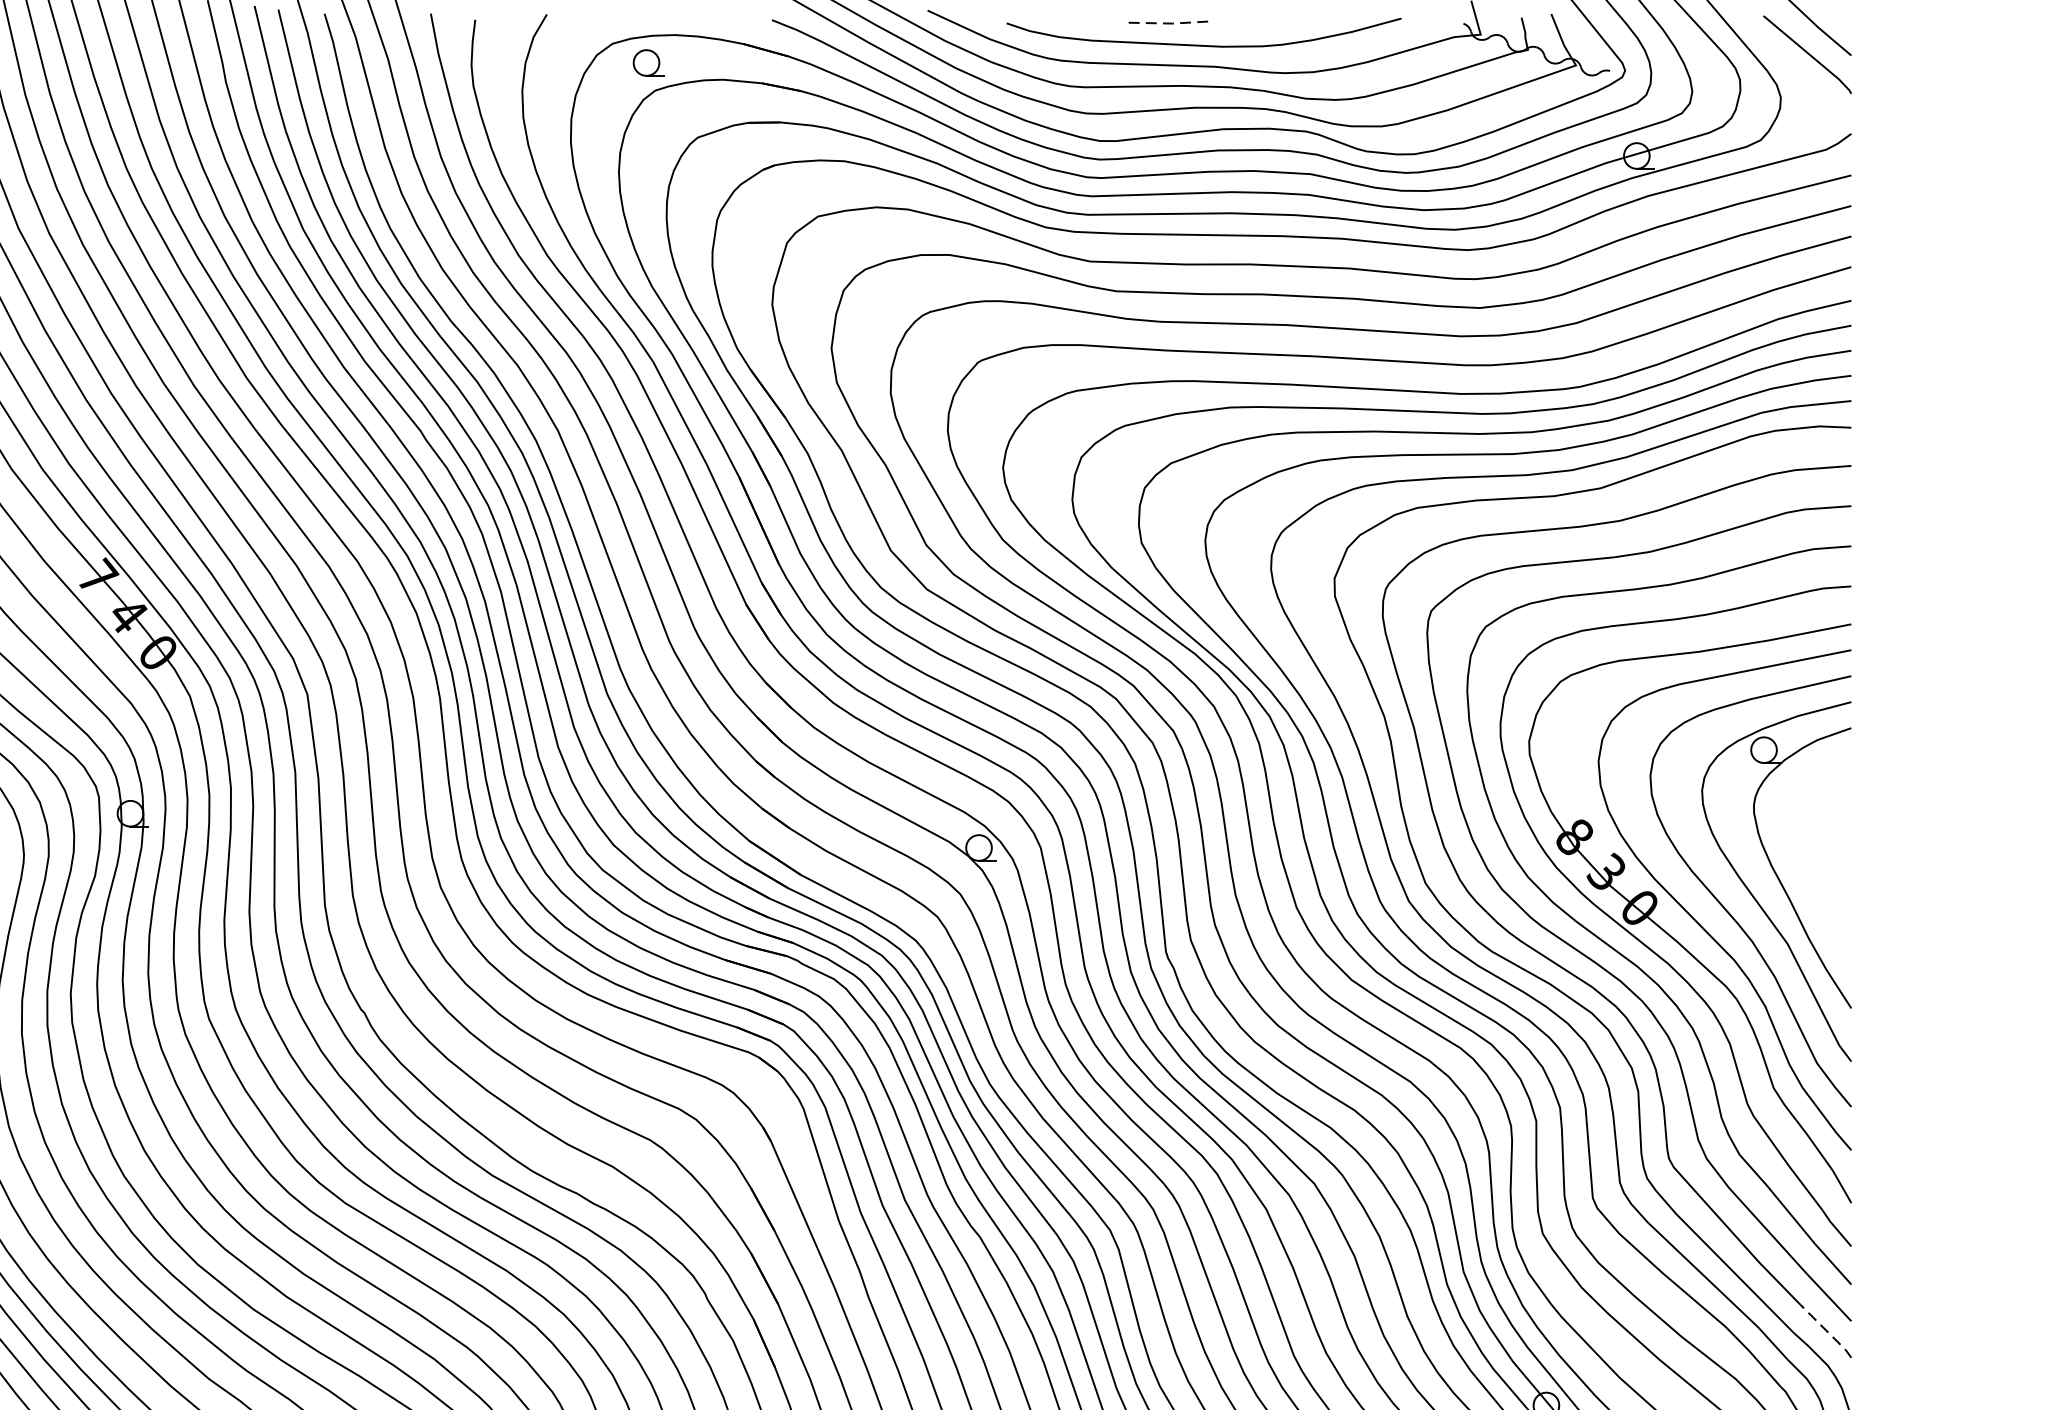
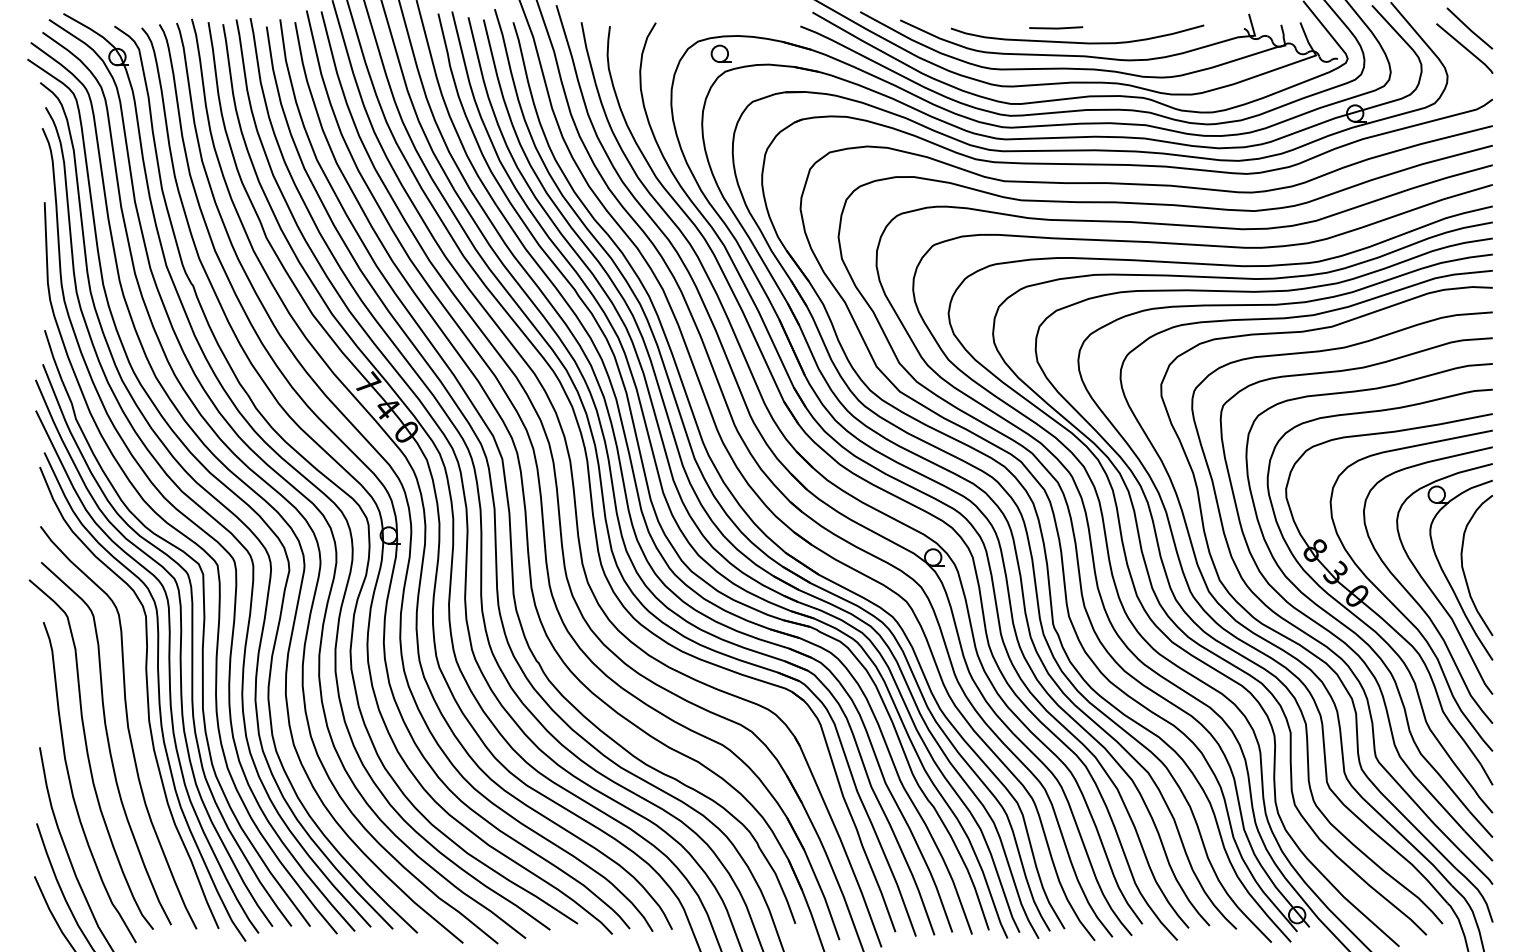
line: (1171, 23) -> (1056, 28), dashed -> solid
curve: (1807, 868) -> (1464, 570), added
line: (1827, 1331) -> (1477, 867), dashed -> solid

